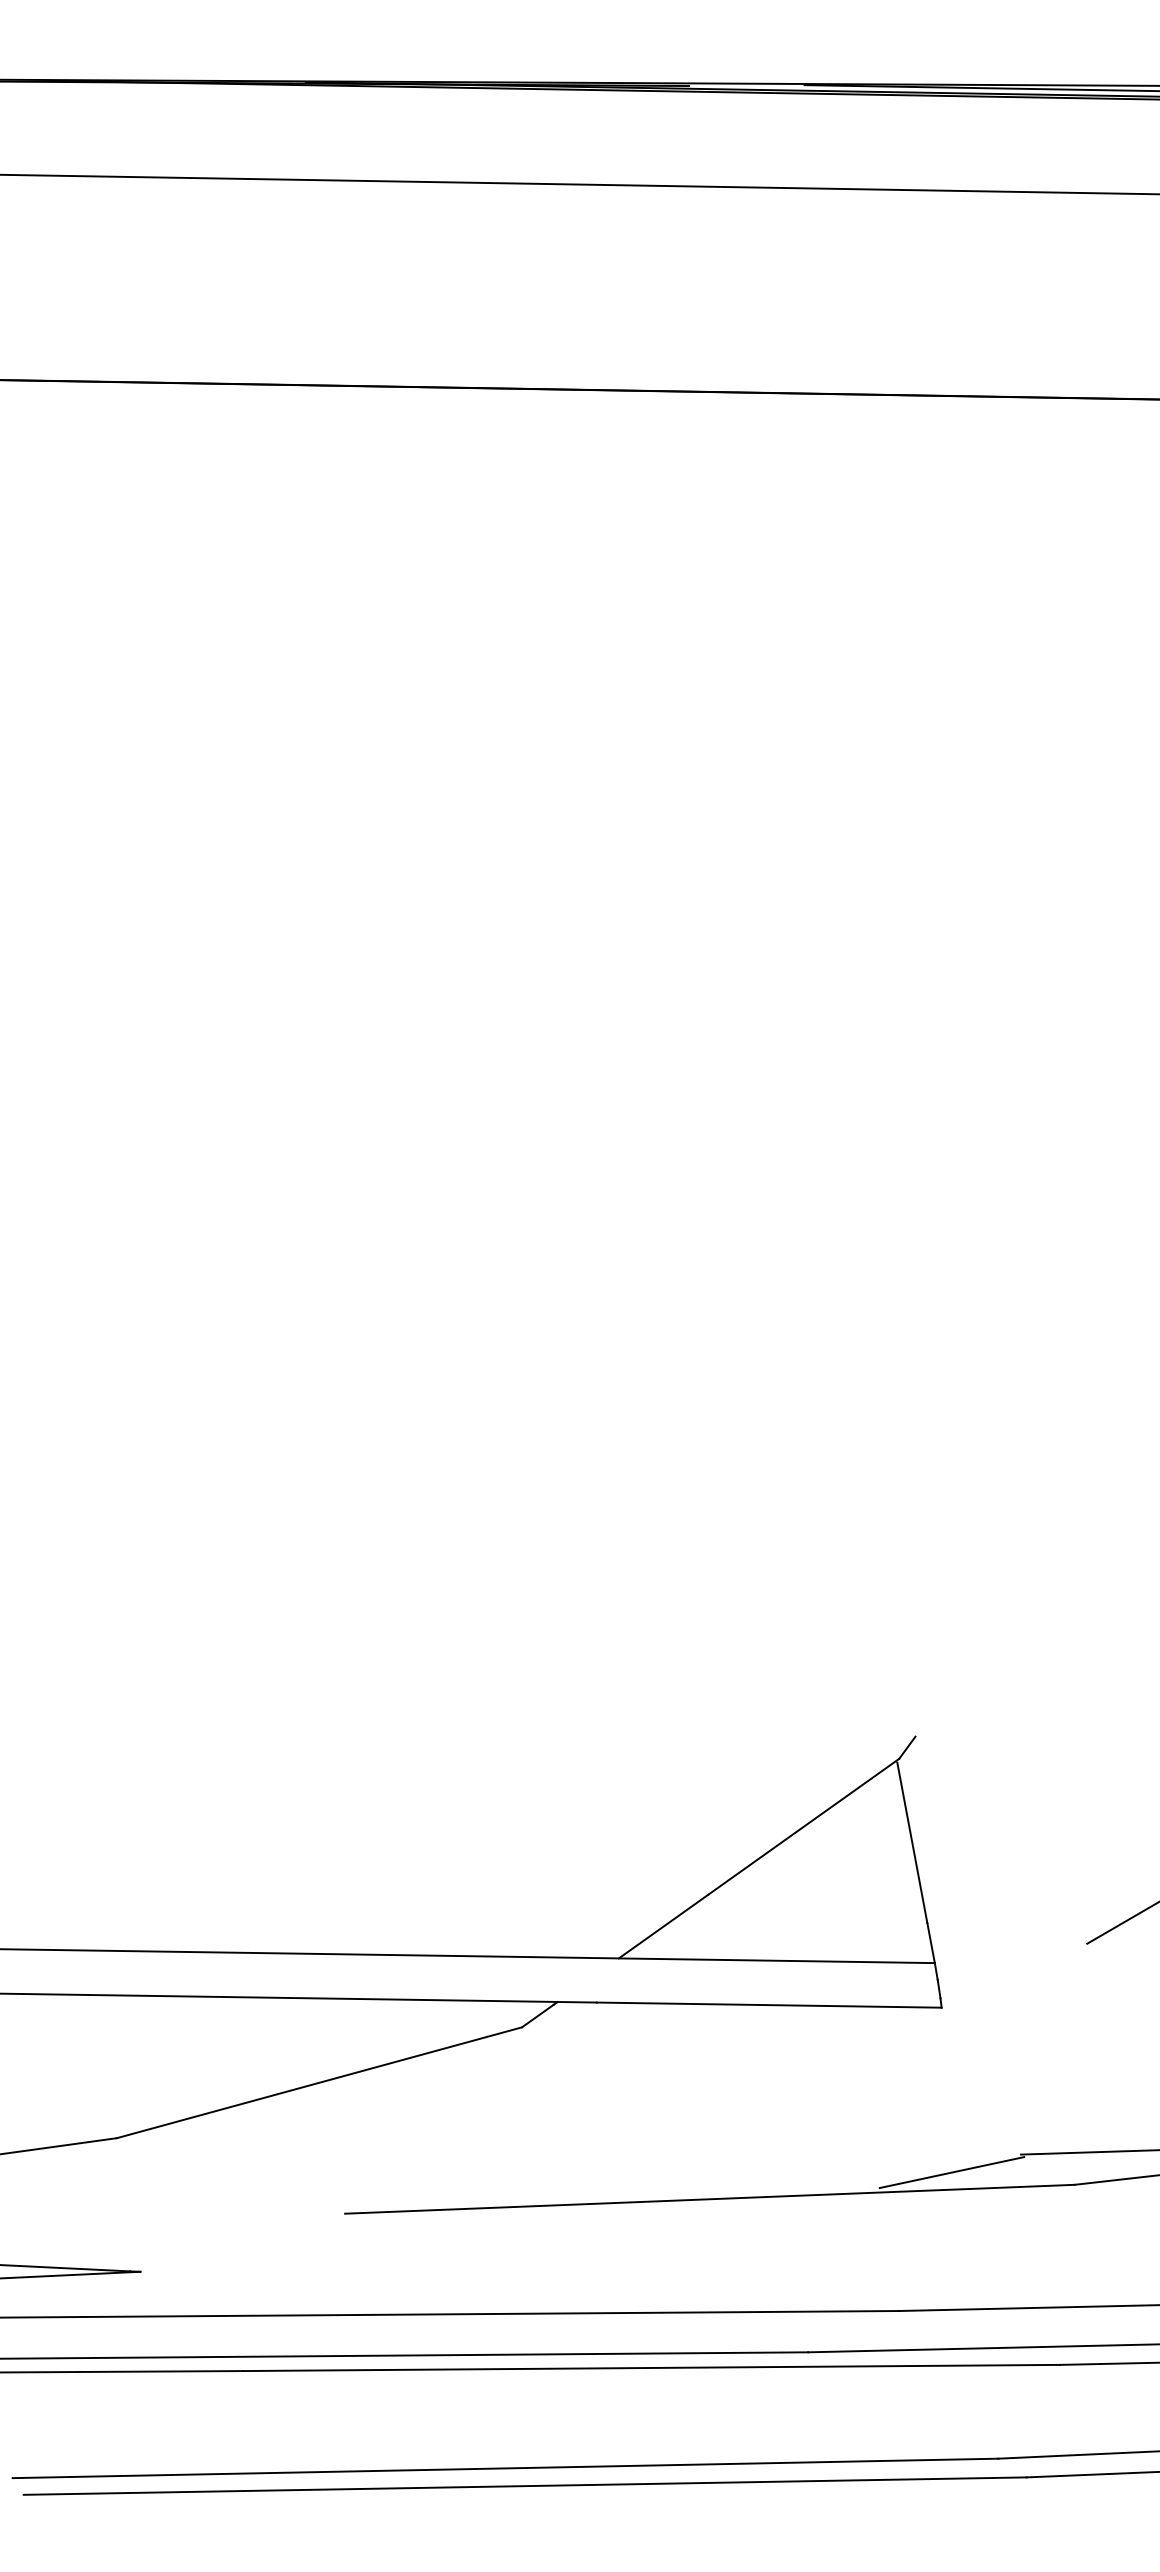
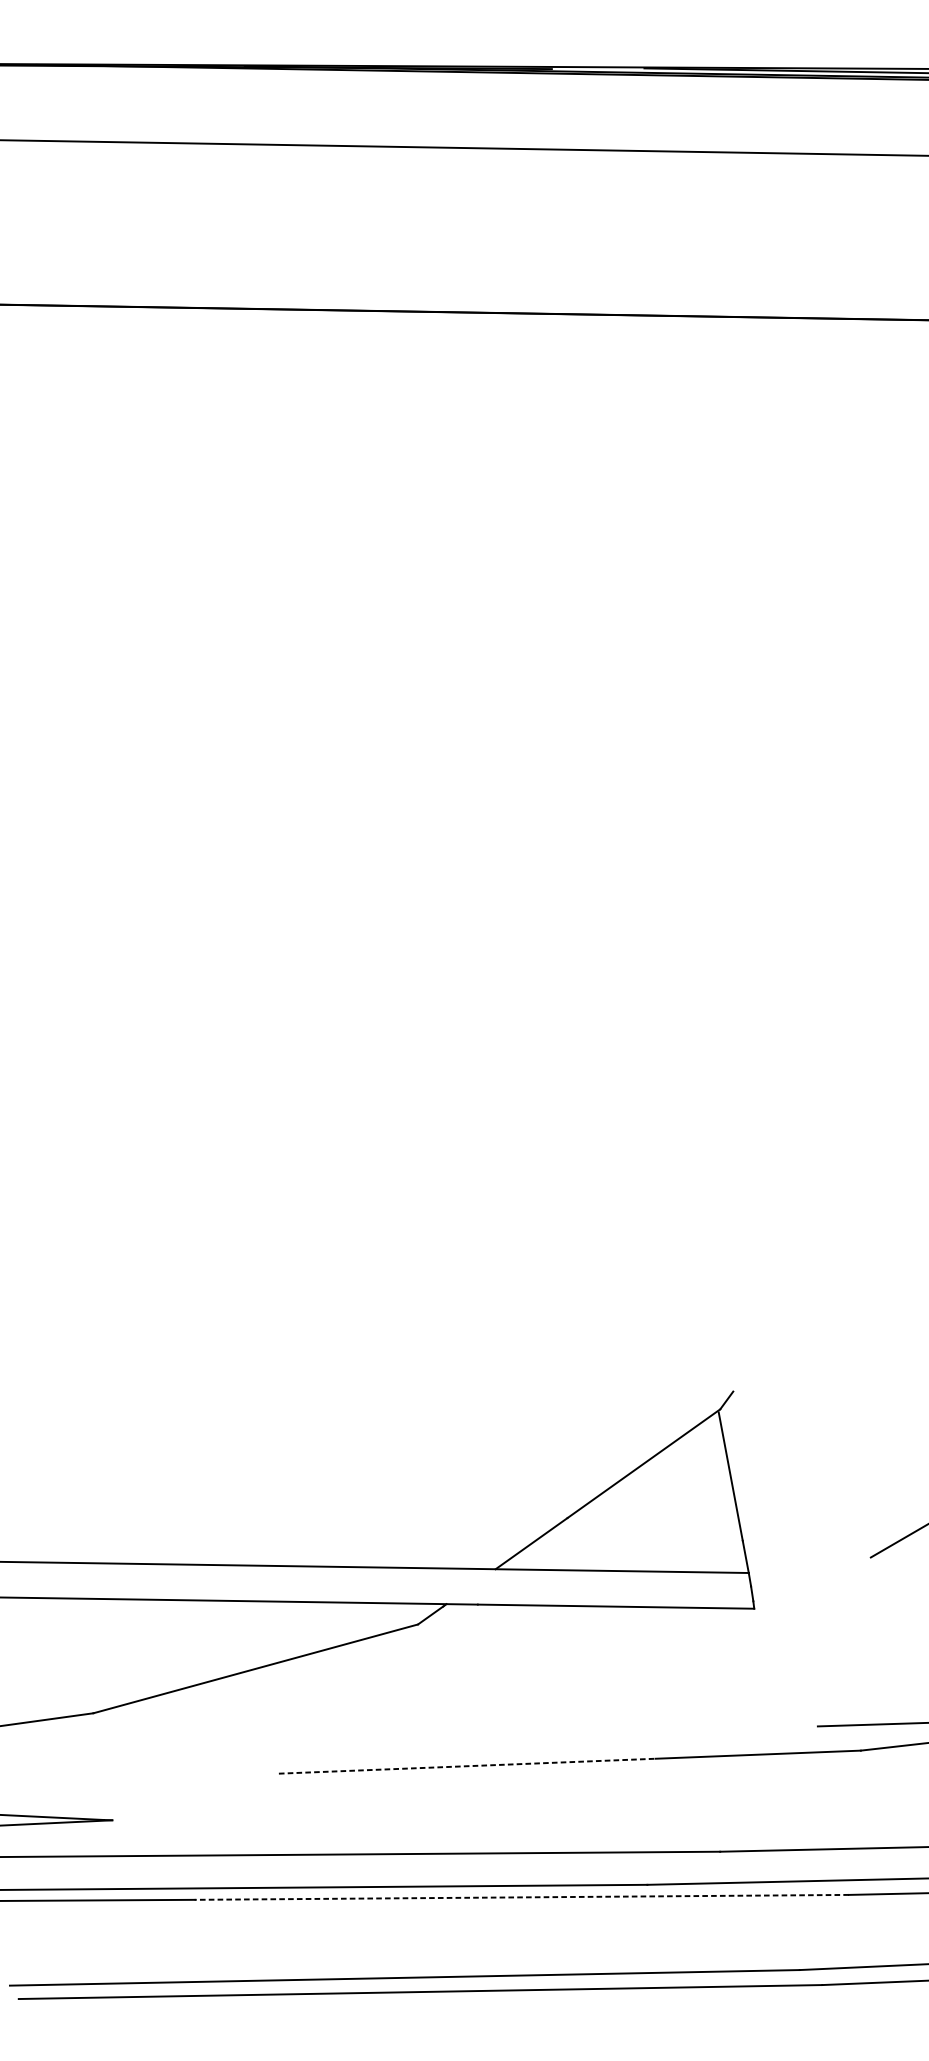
line: (951, 2172) -> (762, 1740), removed
line: (580, 2204) -> (464, 1766), solid -> dashed
line: (651, 2367) -> (521, 1896), solid -> dashed

